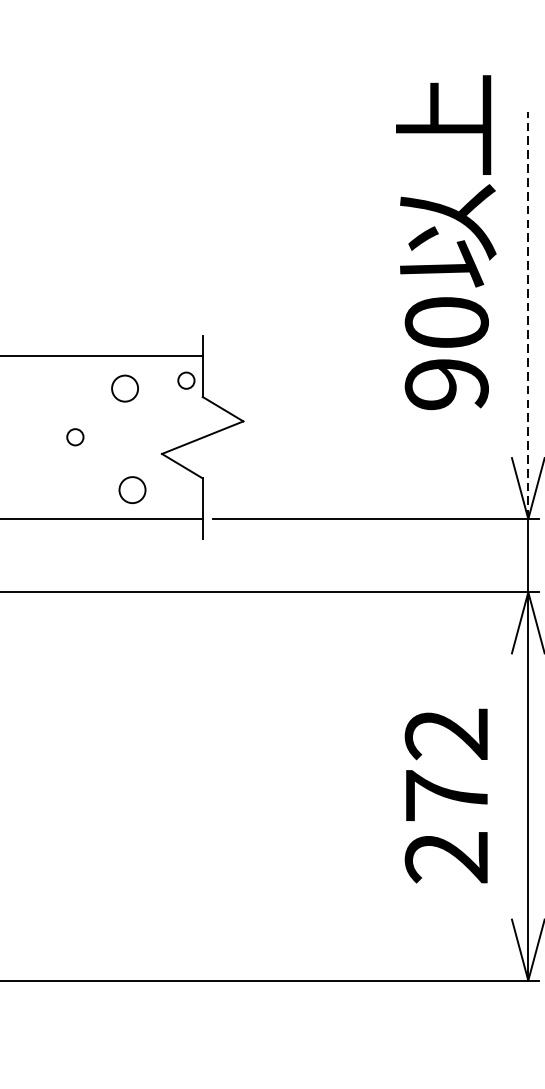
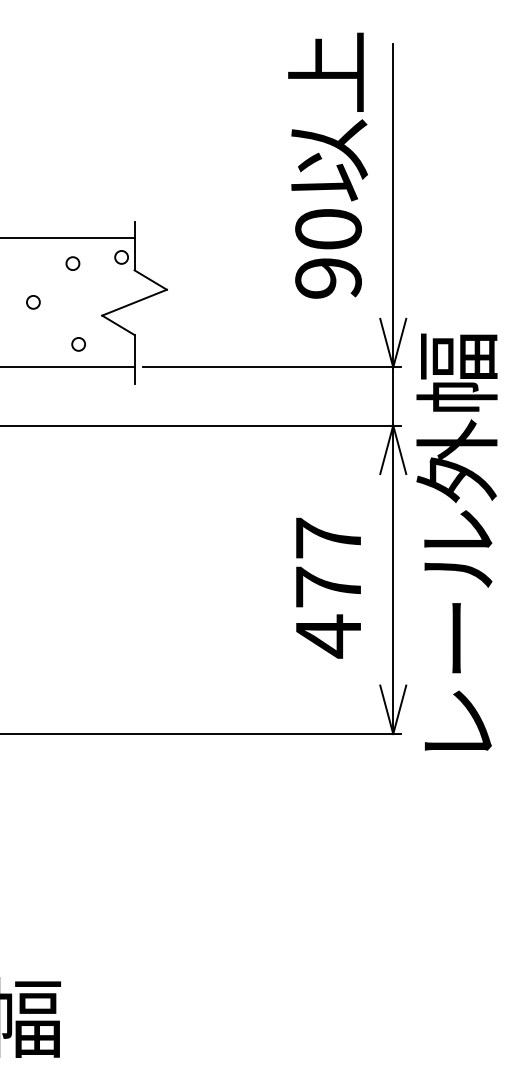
text: (445, 242) -> (327, 165), moved
line: (528, 315) -> (393, 205), dashed -> solid
circle: (124, 388) -> (72, 263), size x0.62
circle: (132, 490) -> (78, 344), size x0.62
text: (445, 796) -> (327, 587), 272 -> 477

